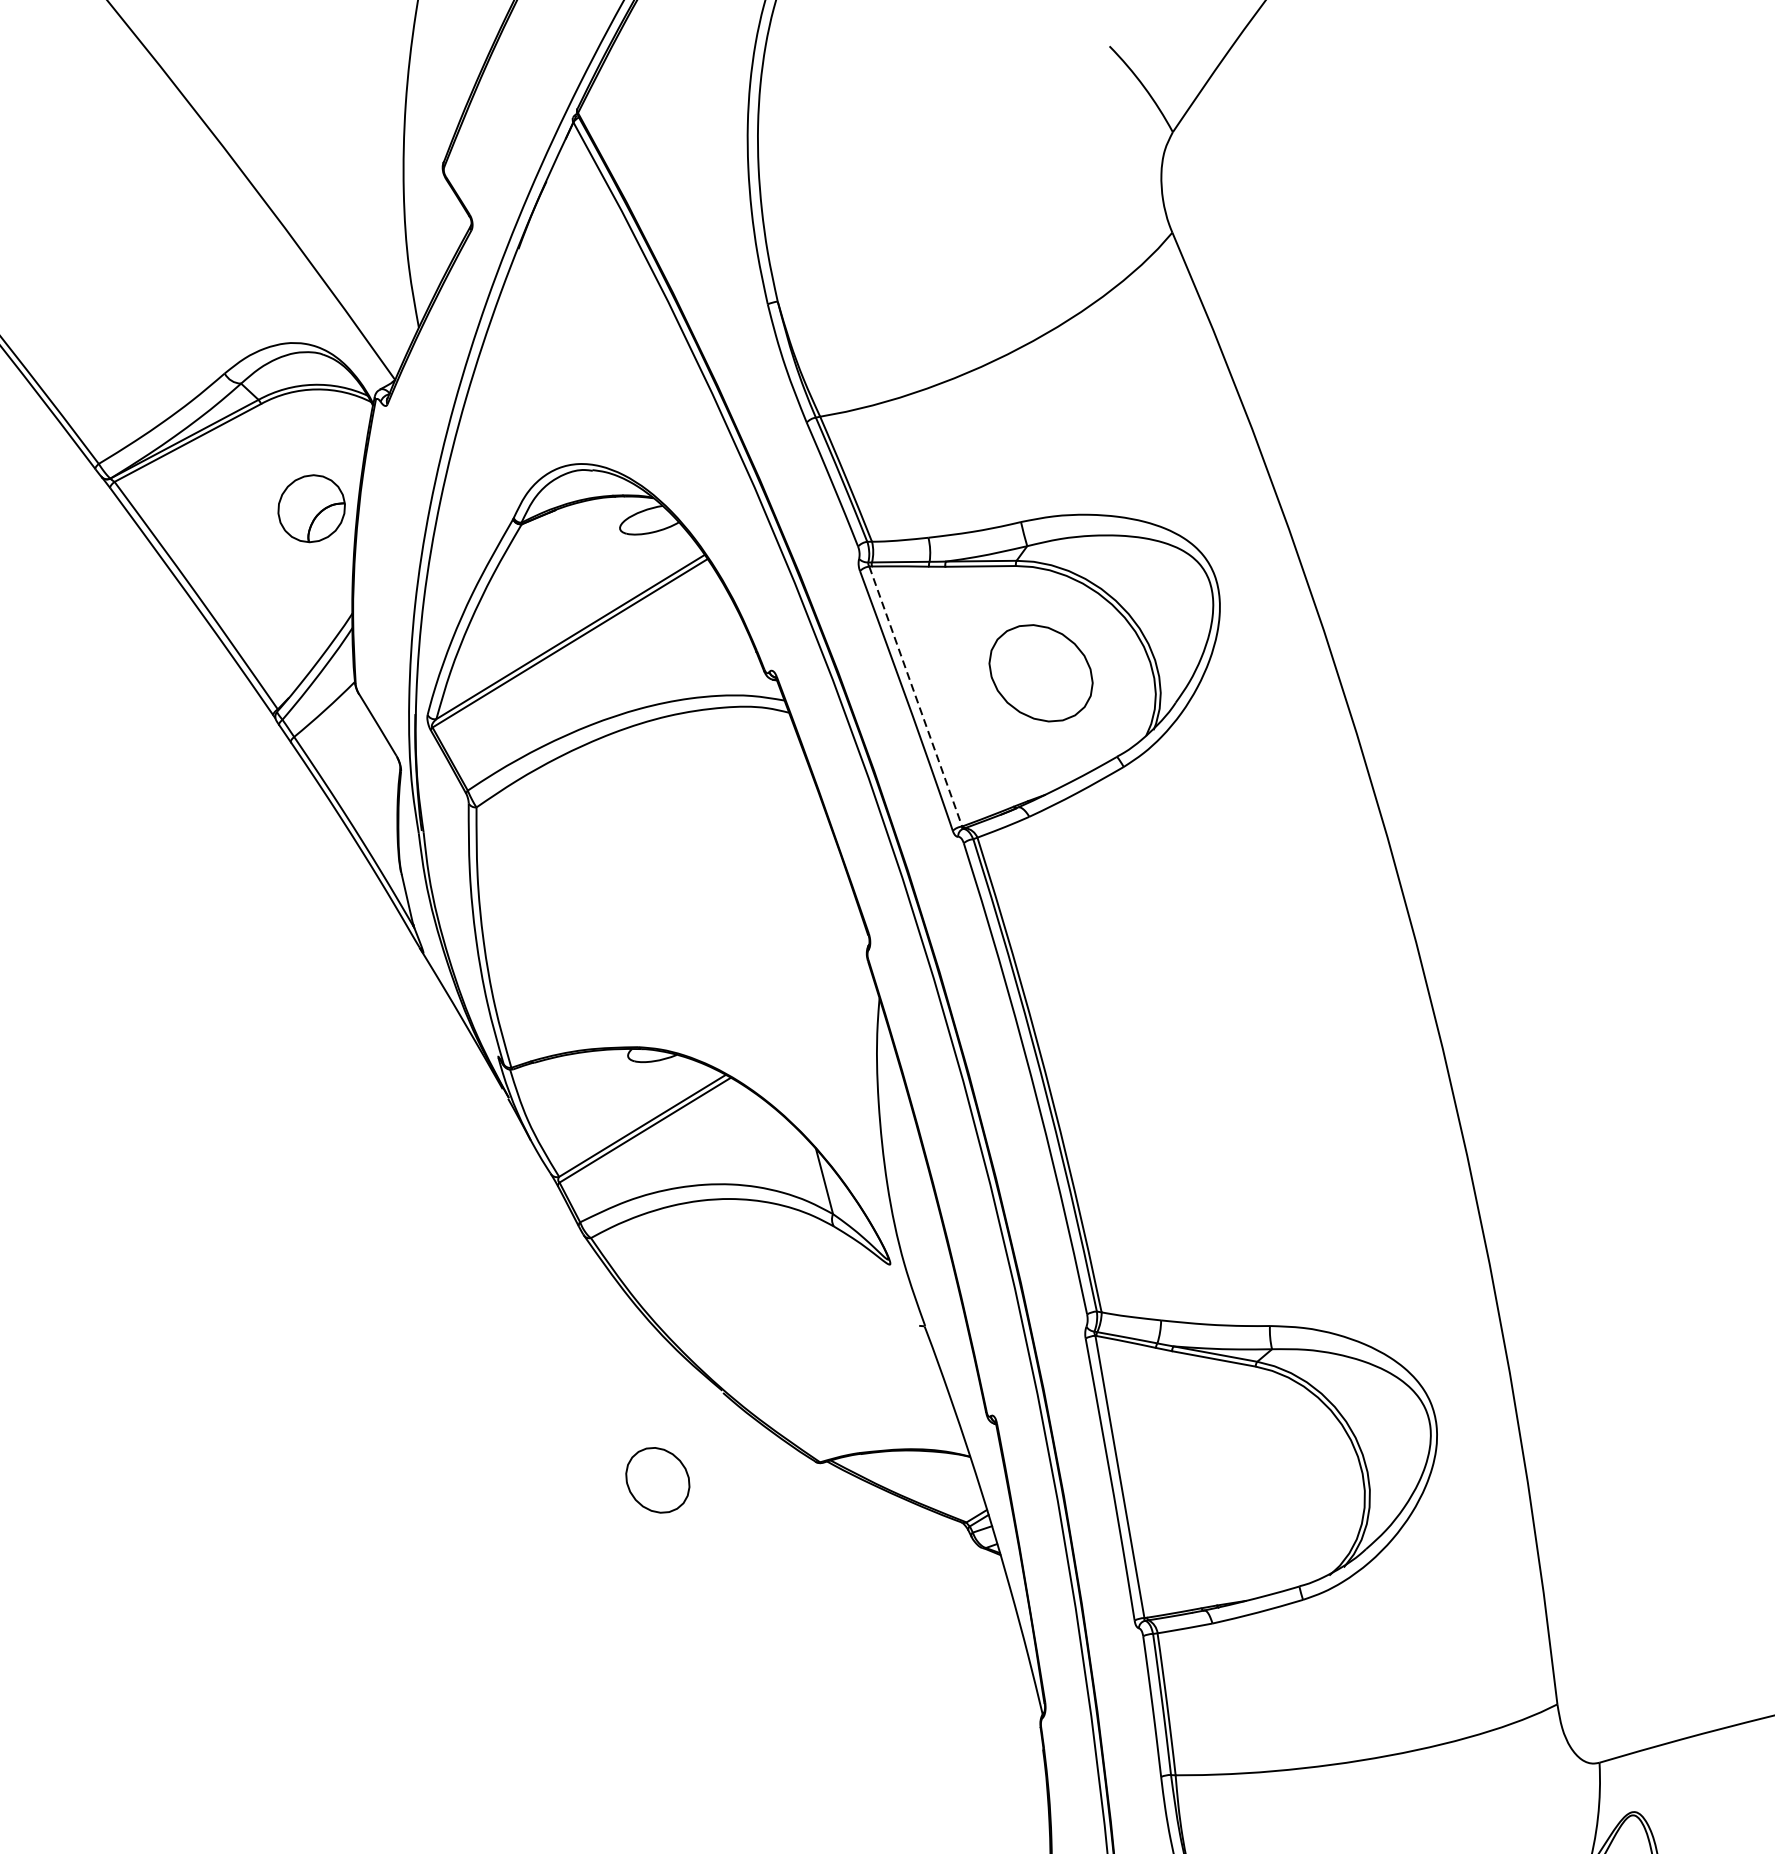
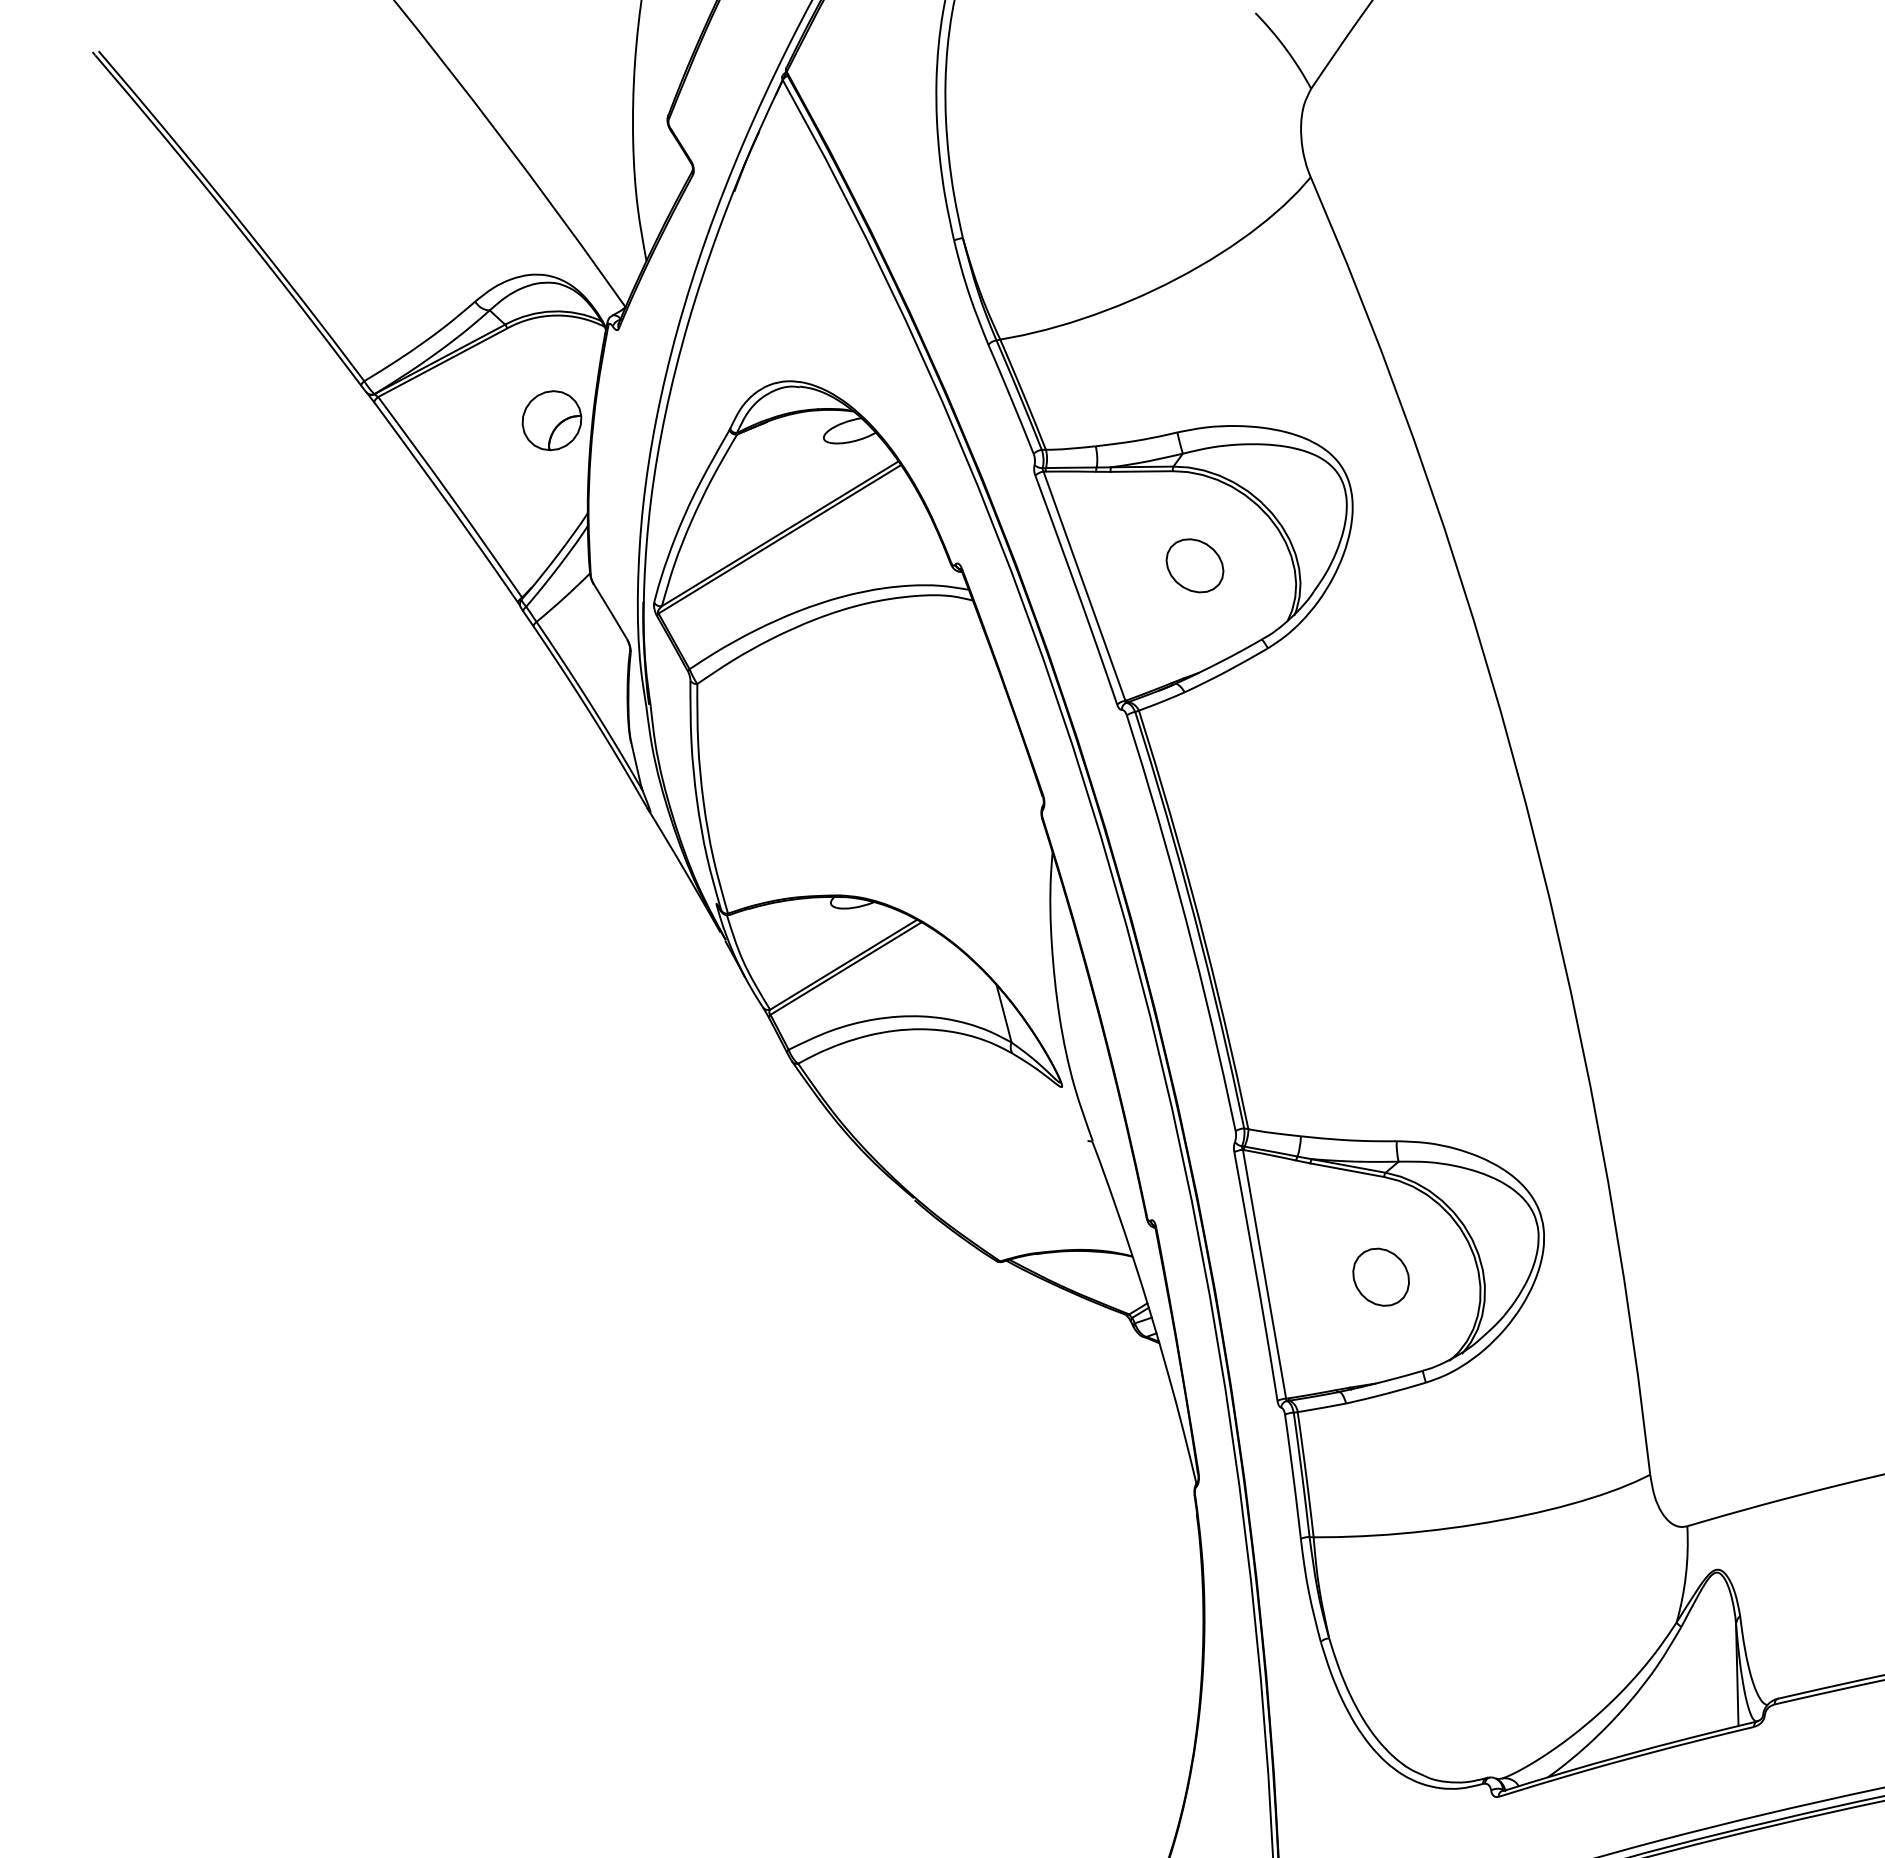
part: (1040, 672) -> (1194, 565), size x0.62
line: (915, 696) -> (1084, 586), dashed -> solid
part: (657, 1479) -> (1380, 1276), moved

